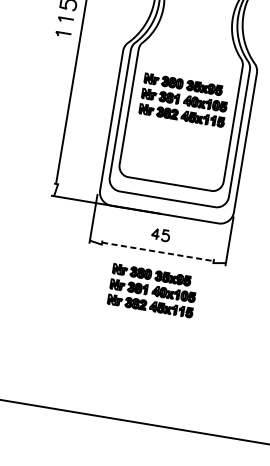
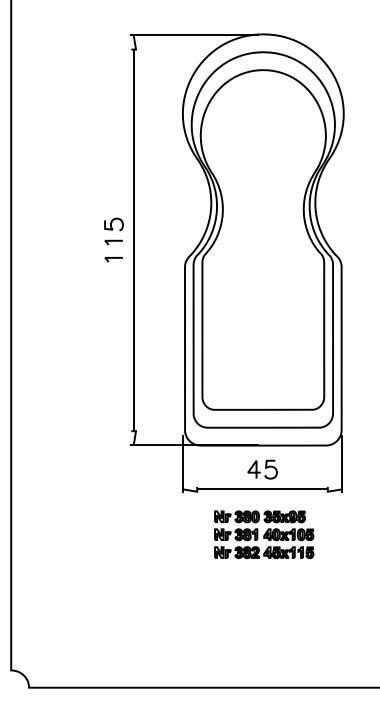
part: (184, 100) -> (264, 311), removed
part: (160, 234) -> (262, 469), size x1.43
line: (158, 252) -> (263, 489), dashed -> solid

